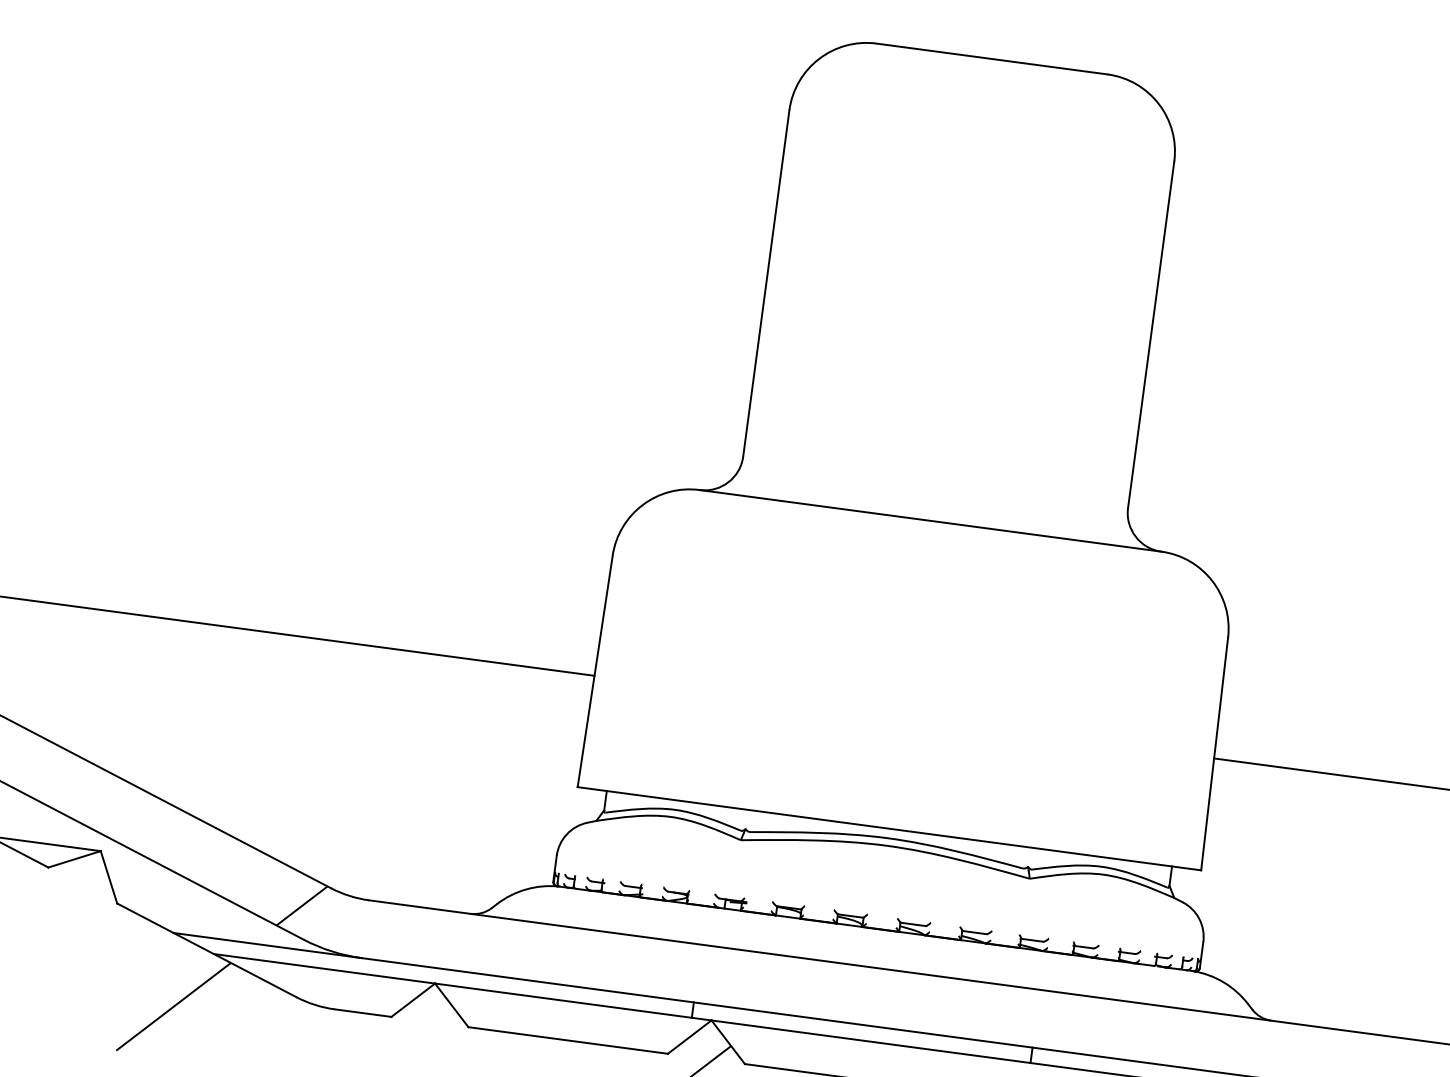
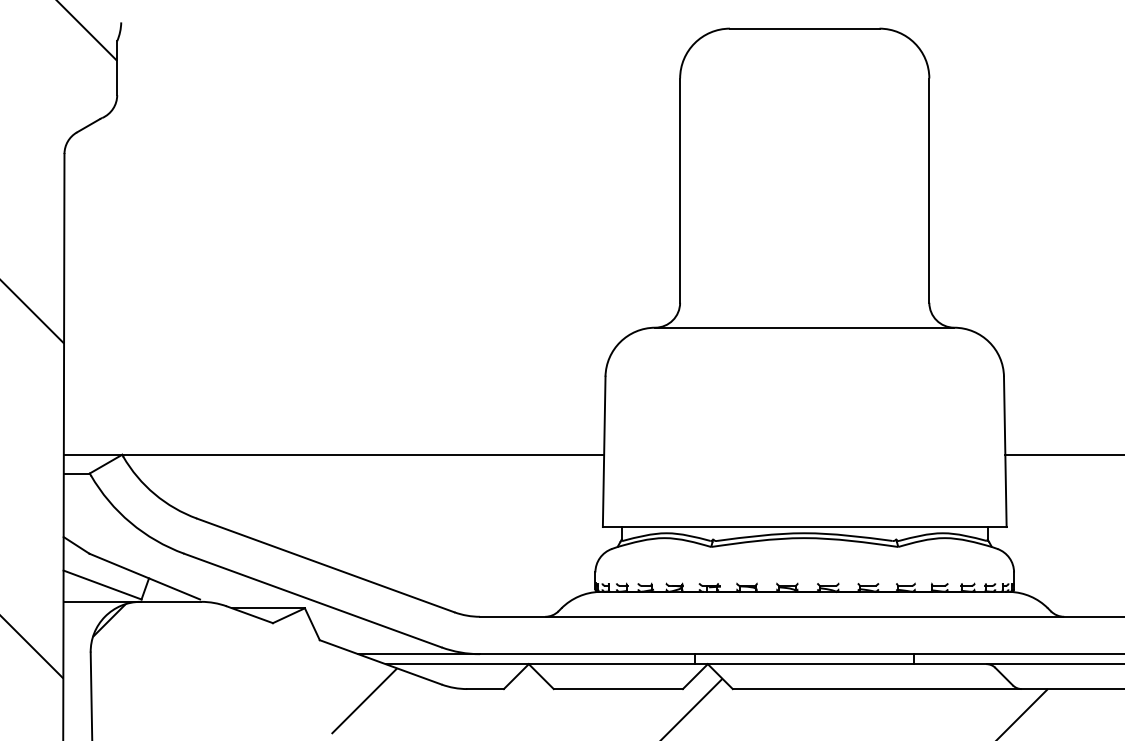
hatch: (302, 905) -> (437, 625), removed

